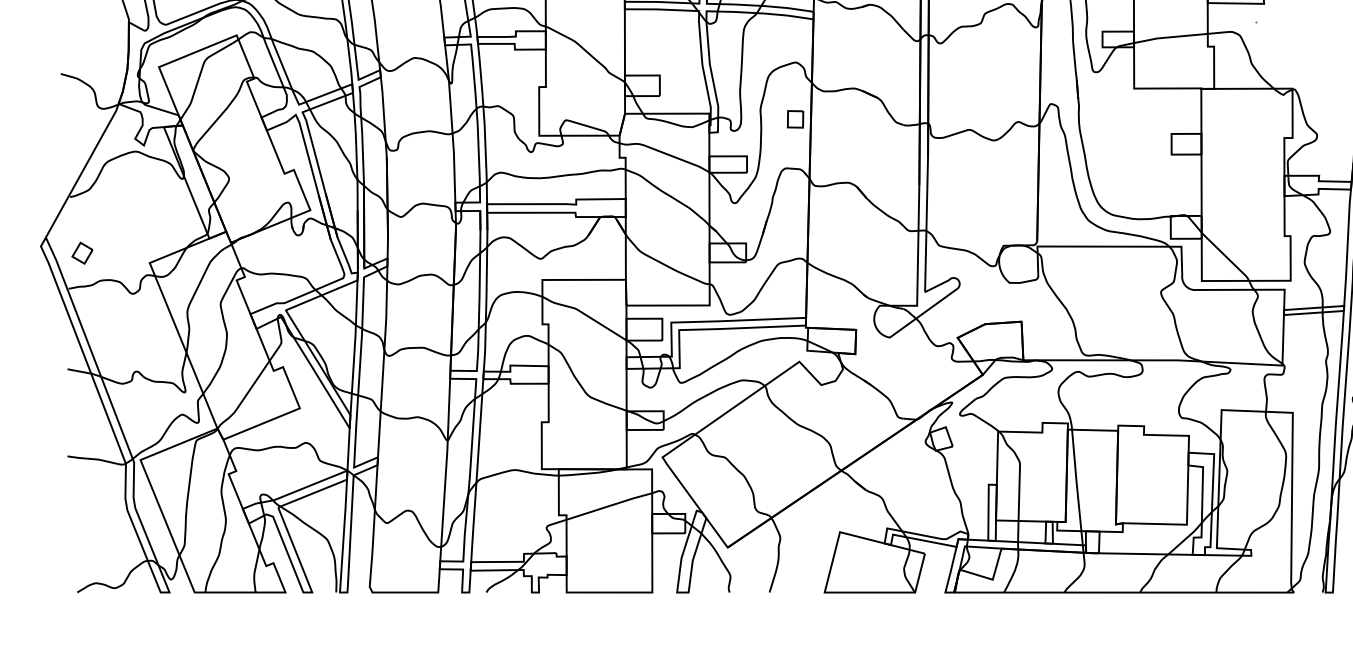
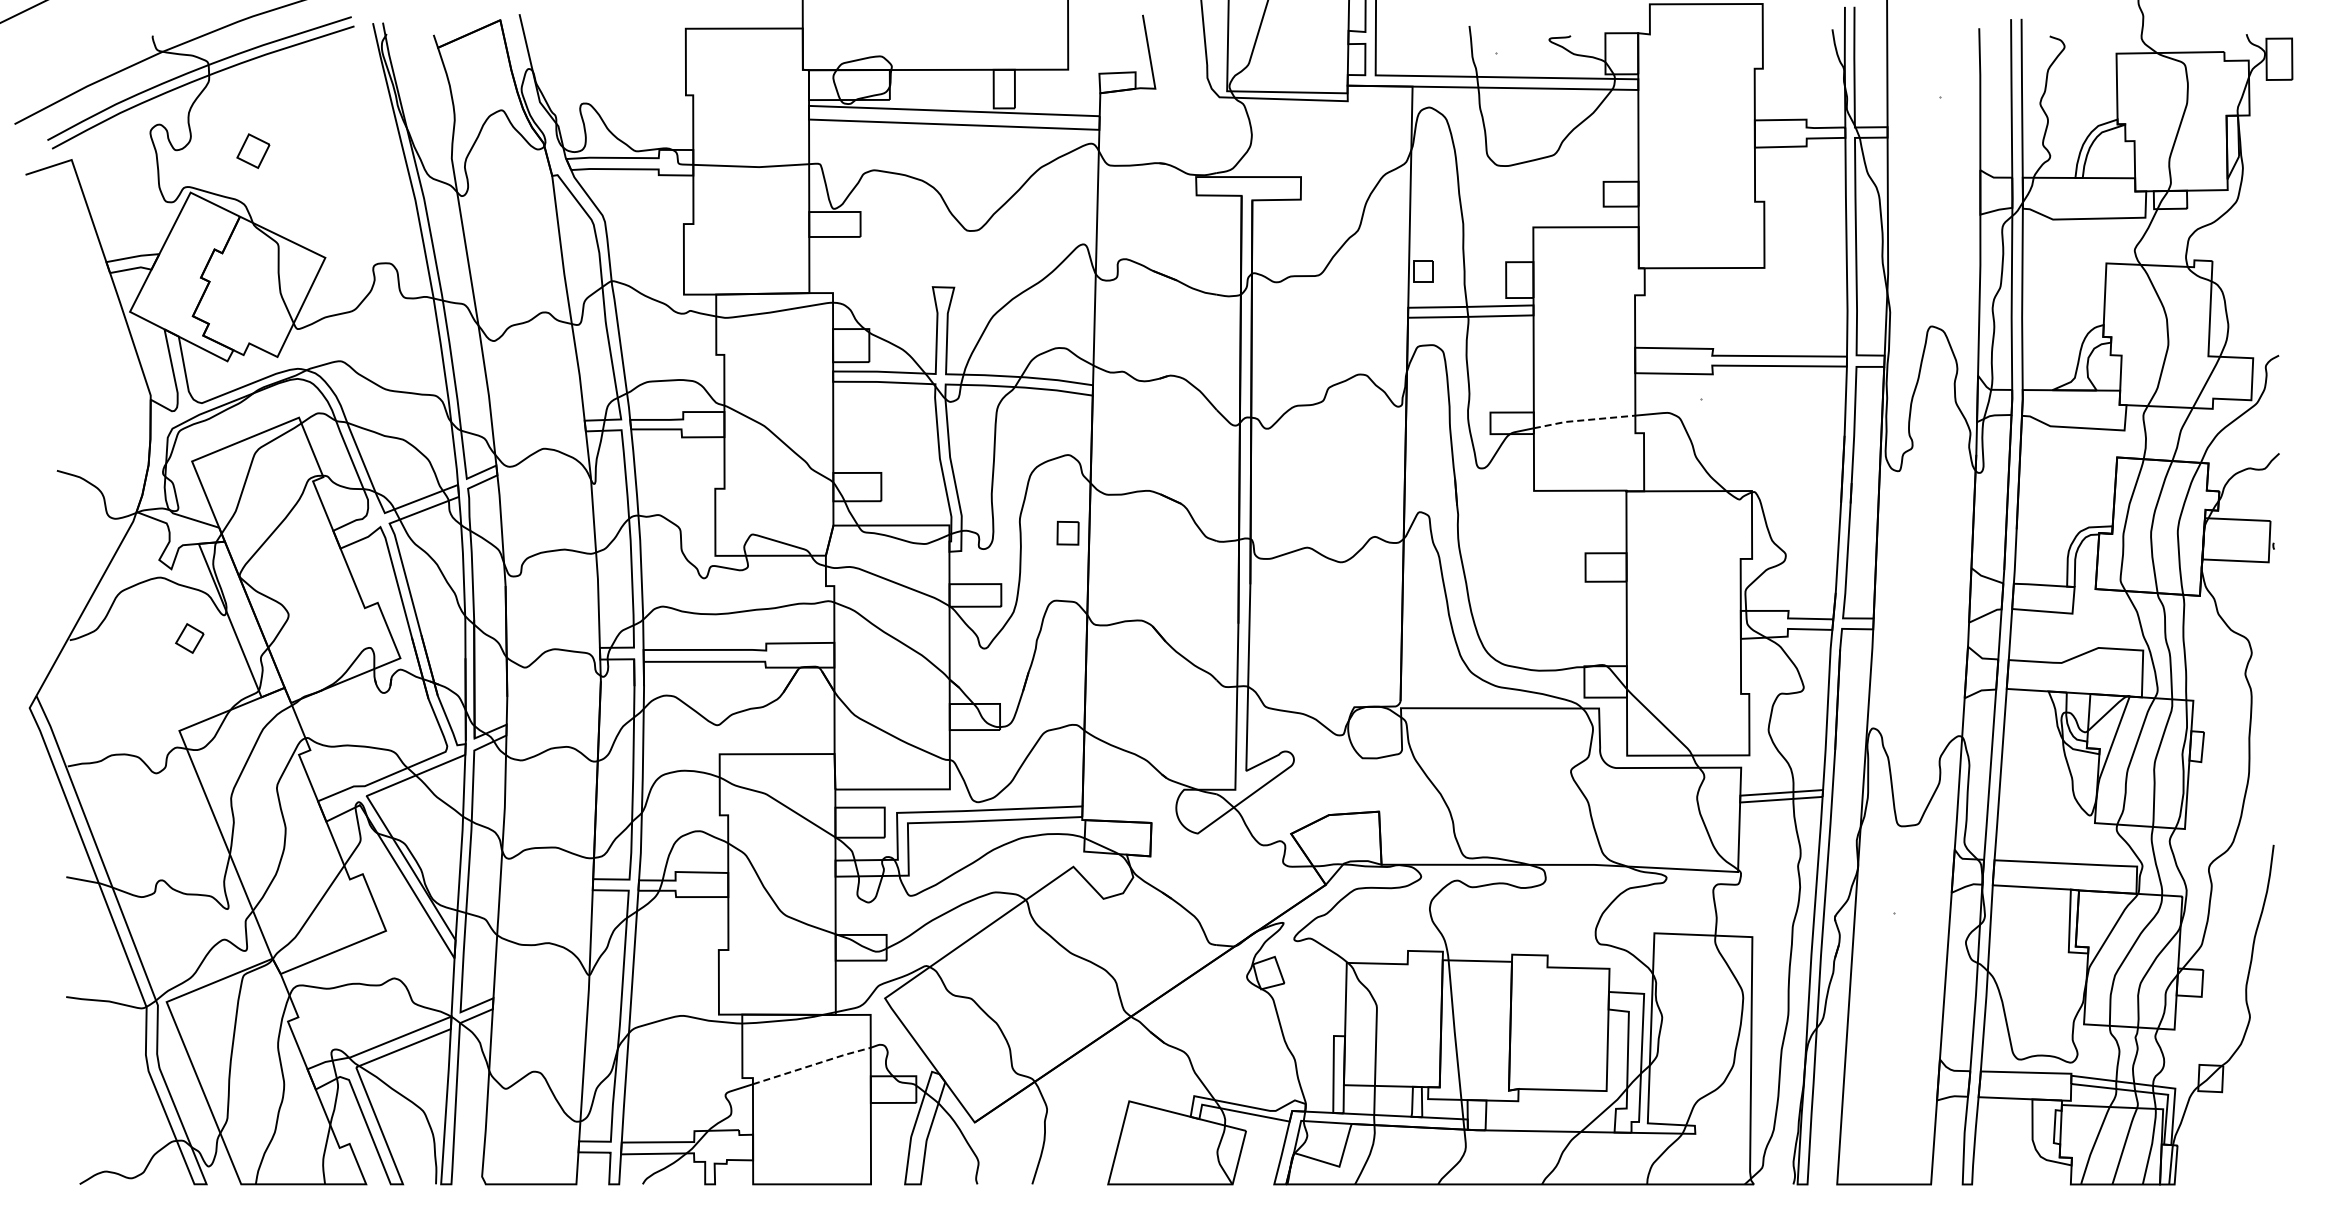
line: (1170, 37) -> (1584, 420), solid -> dashed
part: (82, 253) -> (189, 638), moved
line: (609, 506) -> (812, 1065), solid -> dashed

